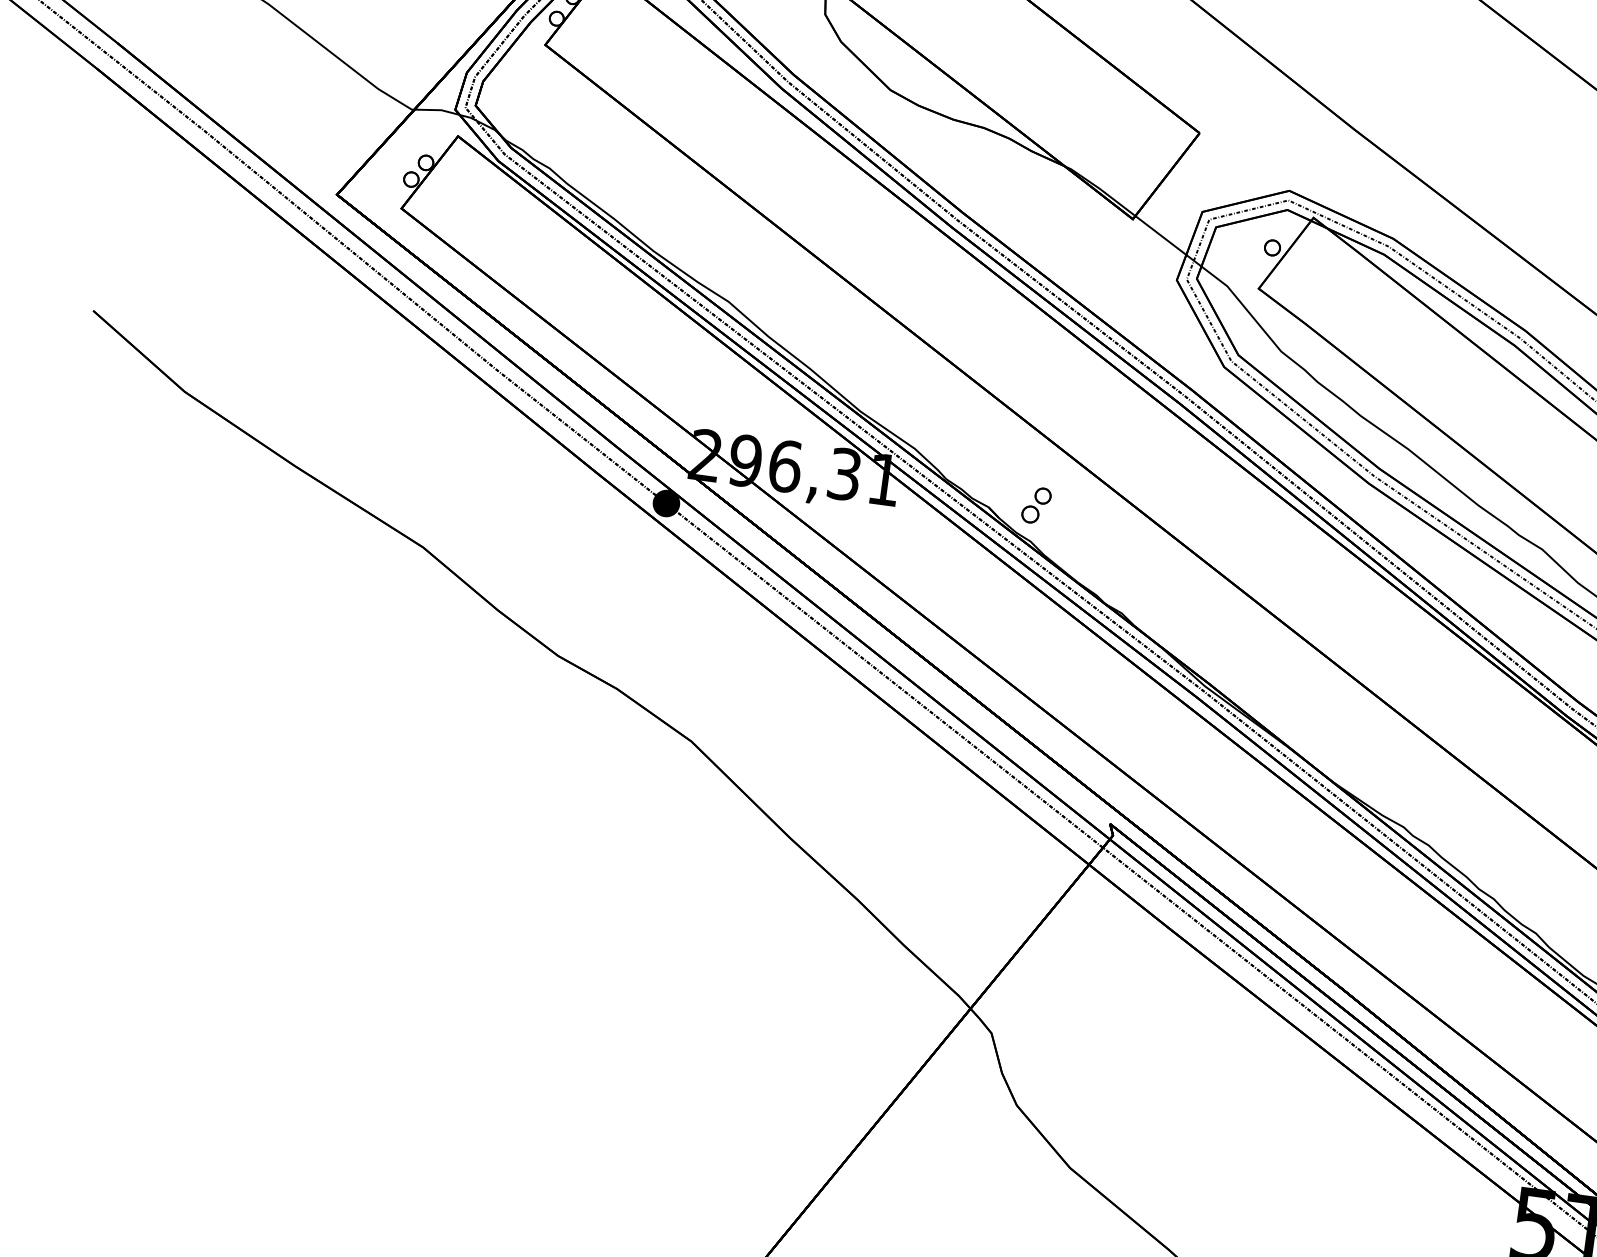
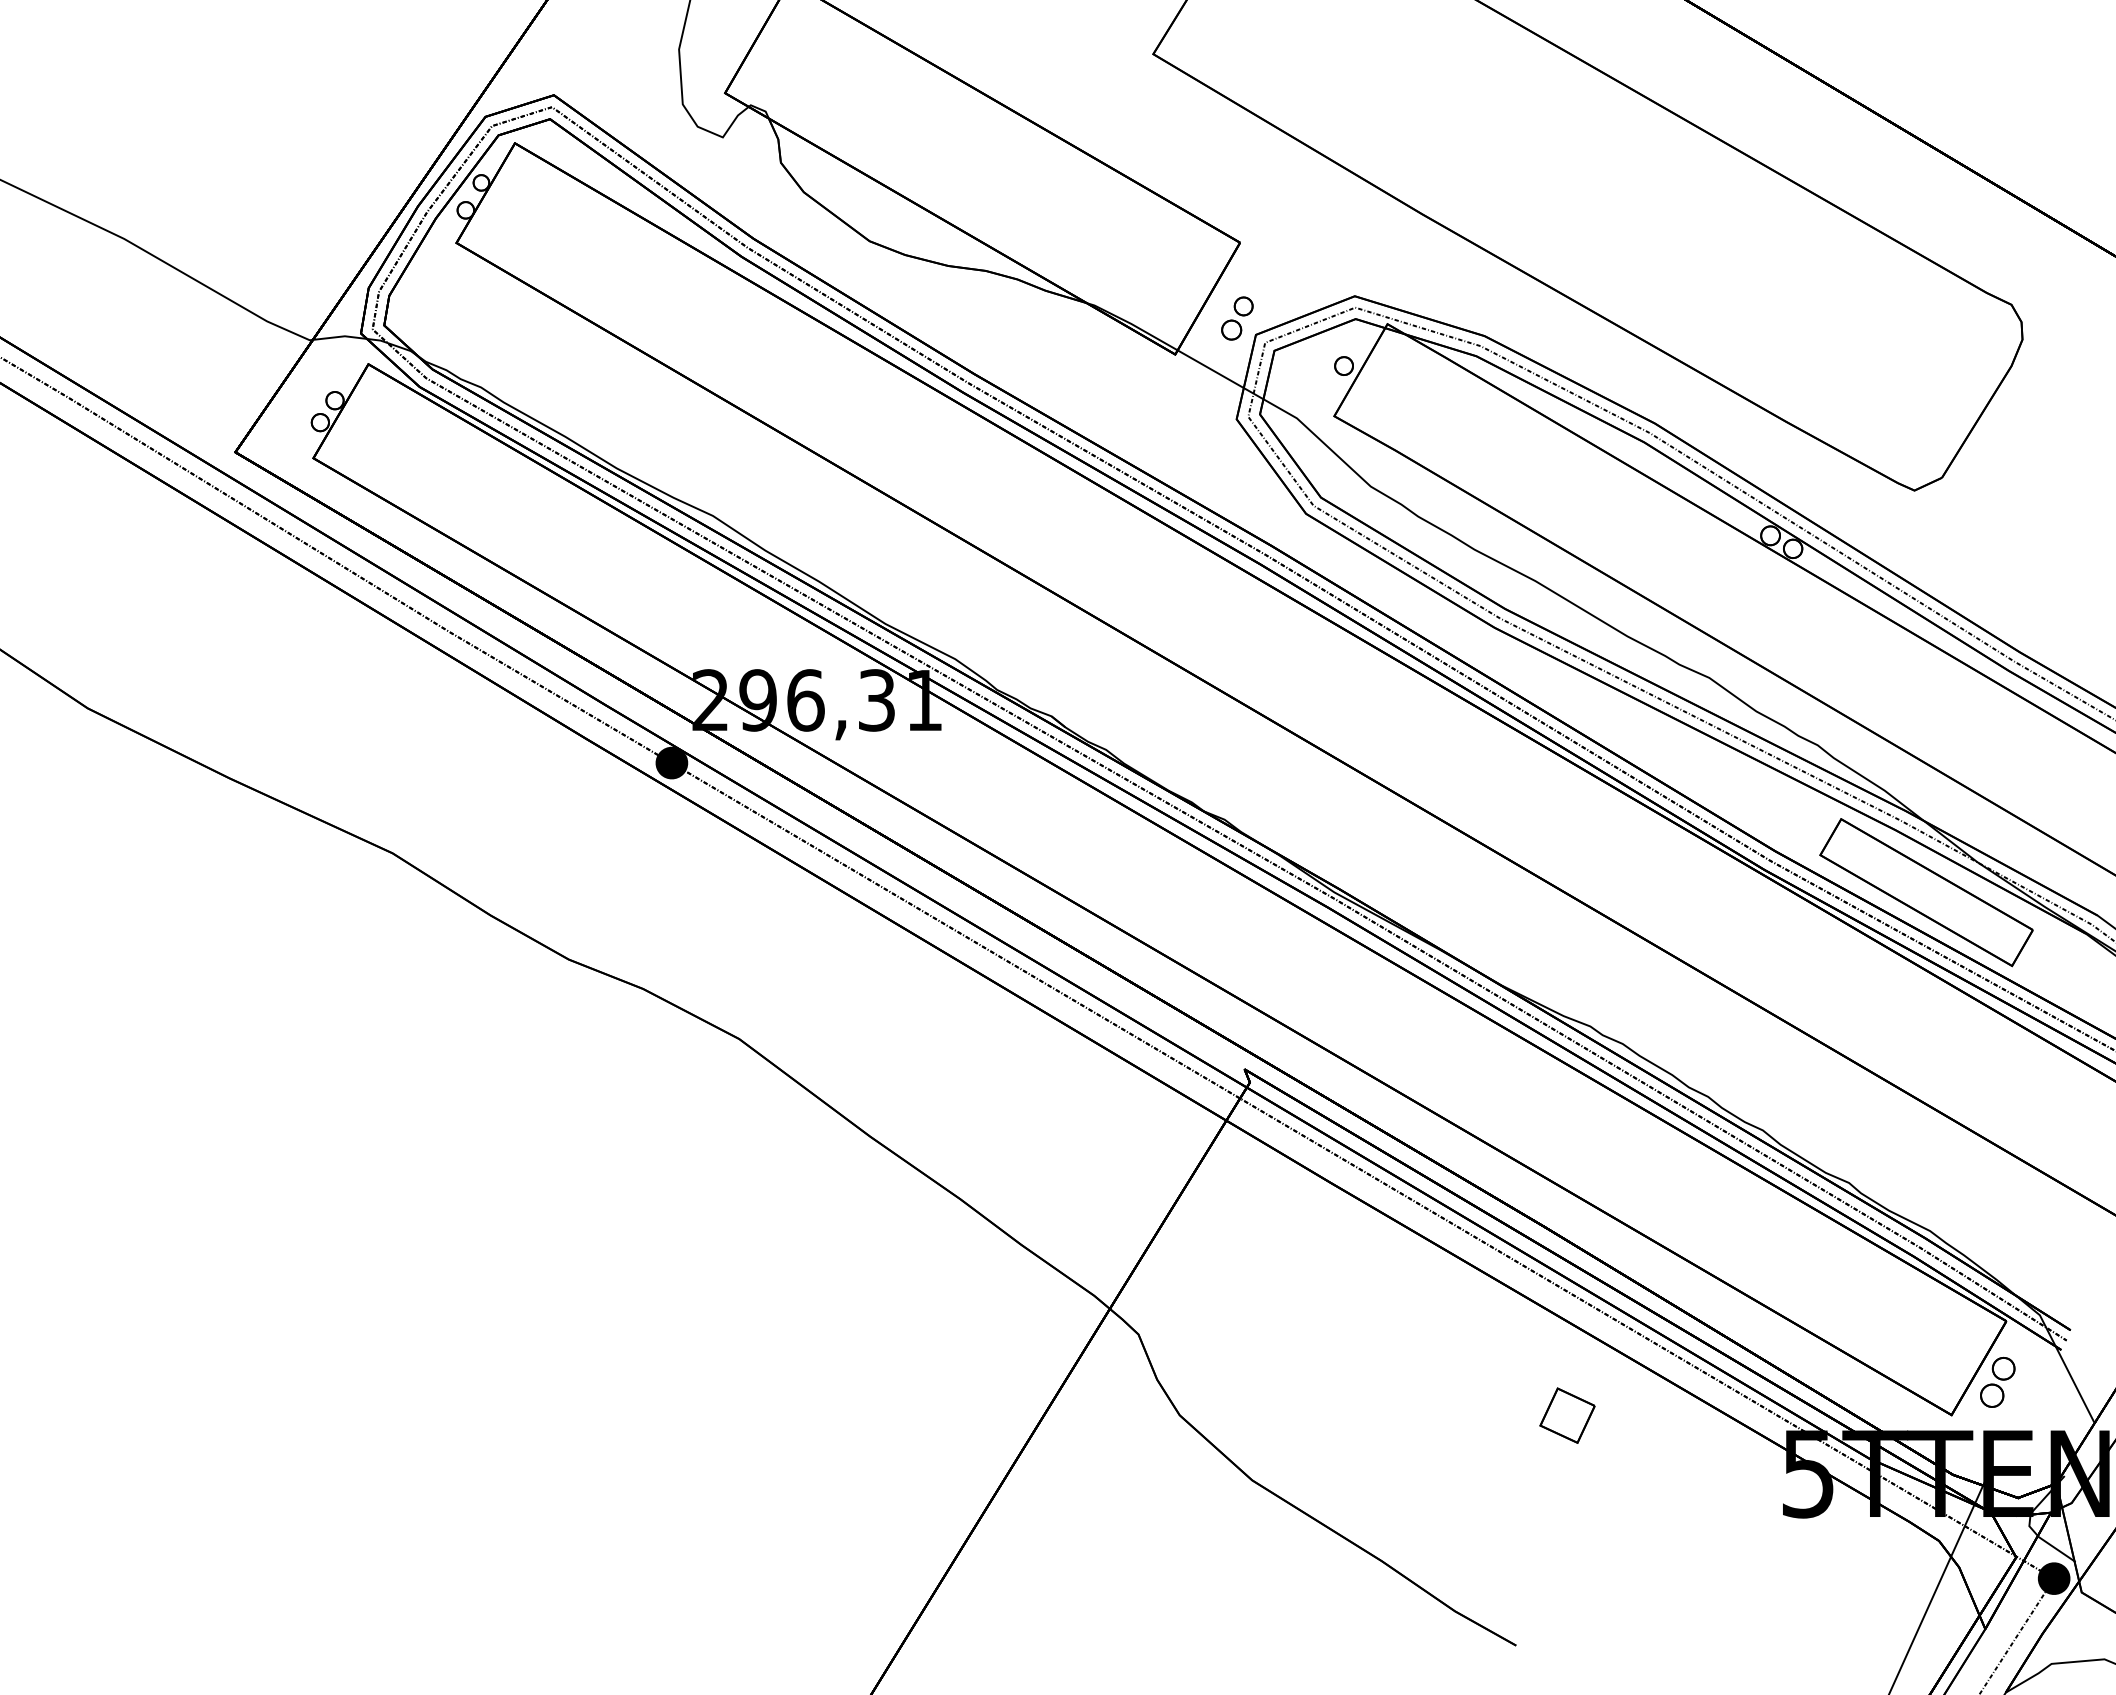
part: (1036, 505) -> (1237, 318), moved
part: (1340, 1149) -> (1567, 1415), added

